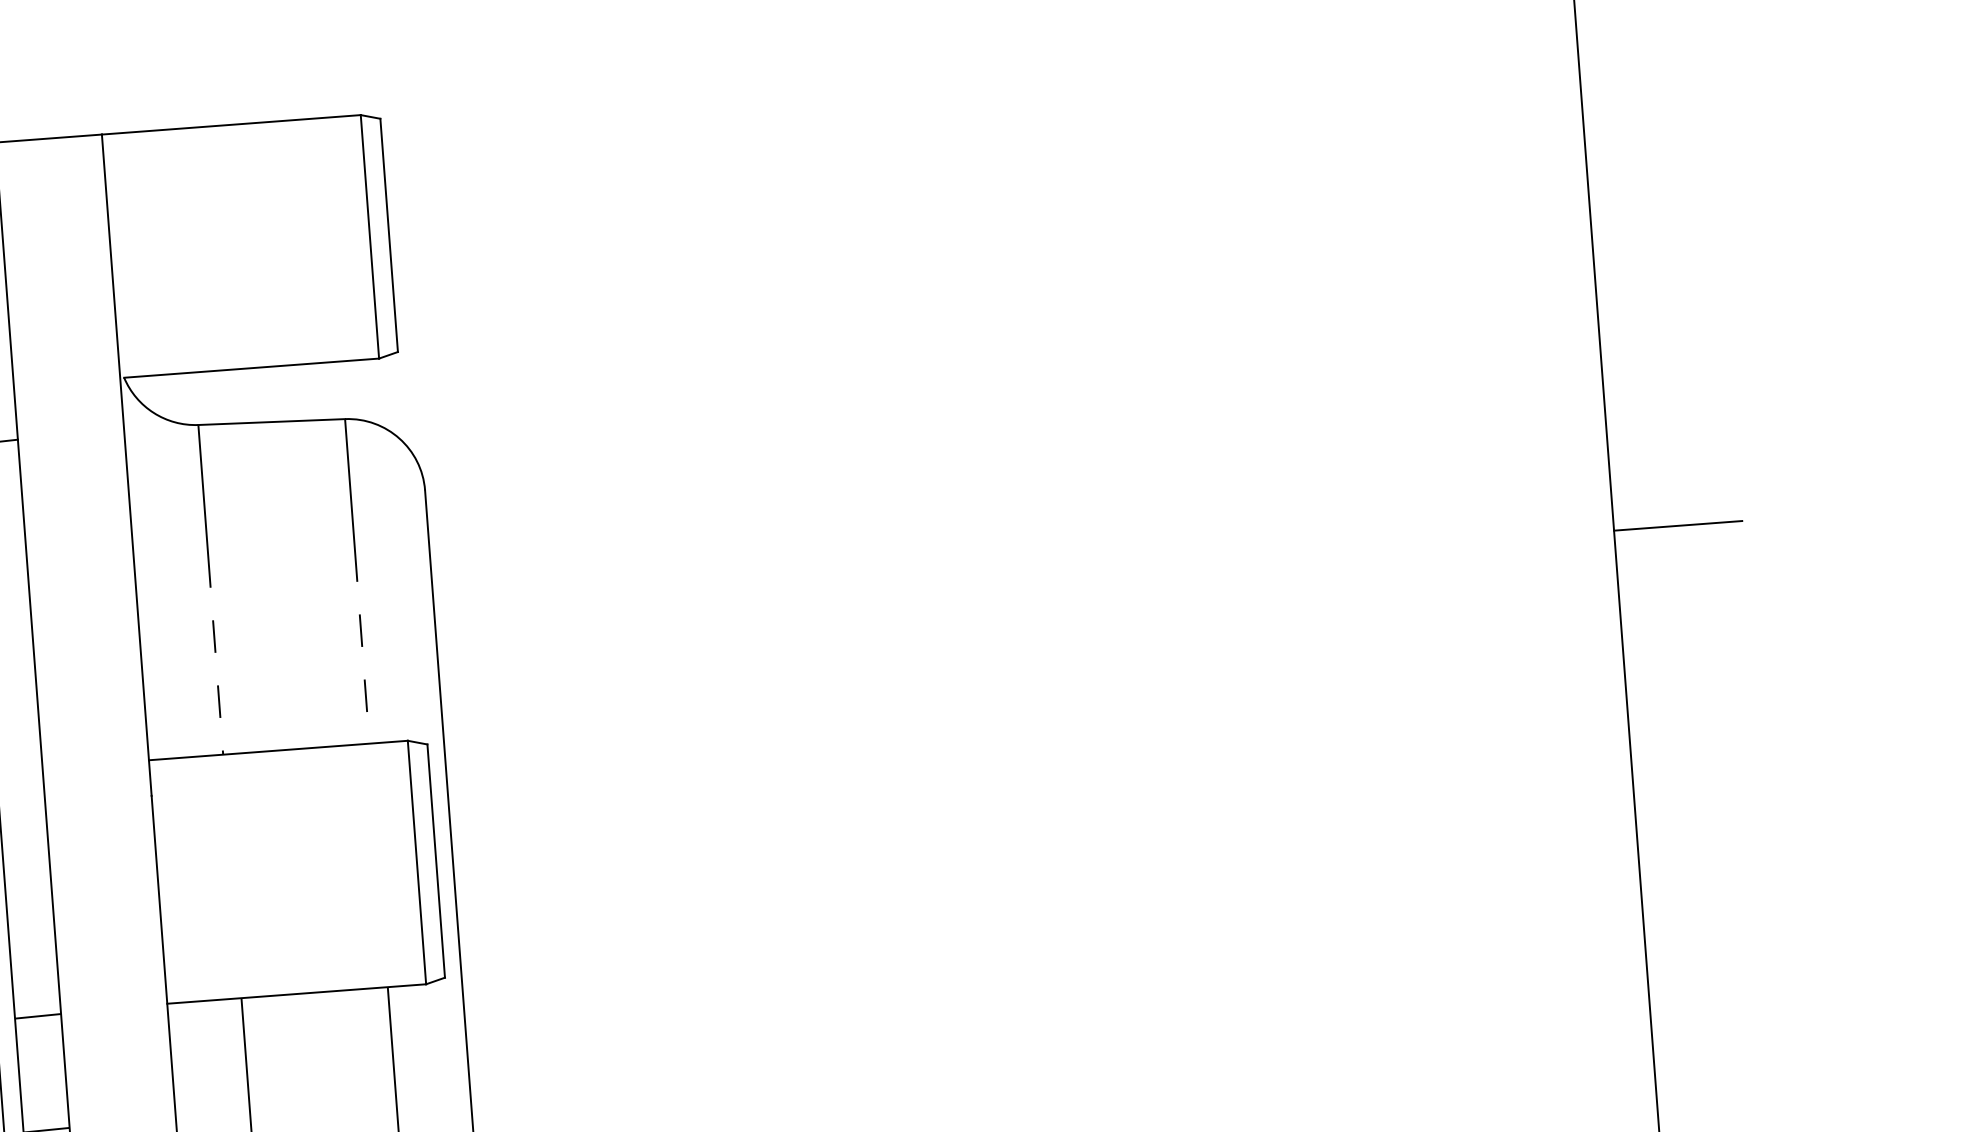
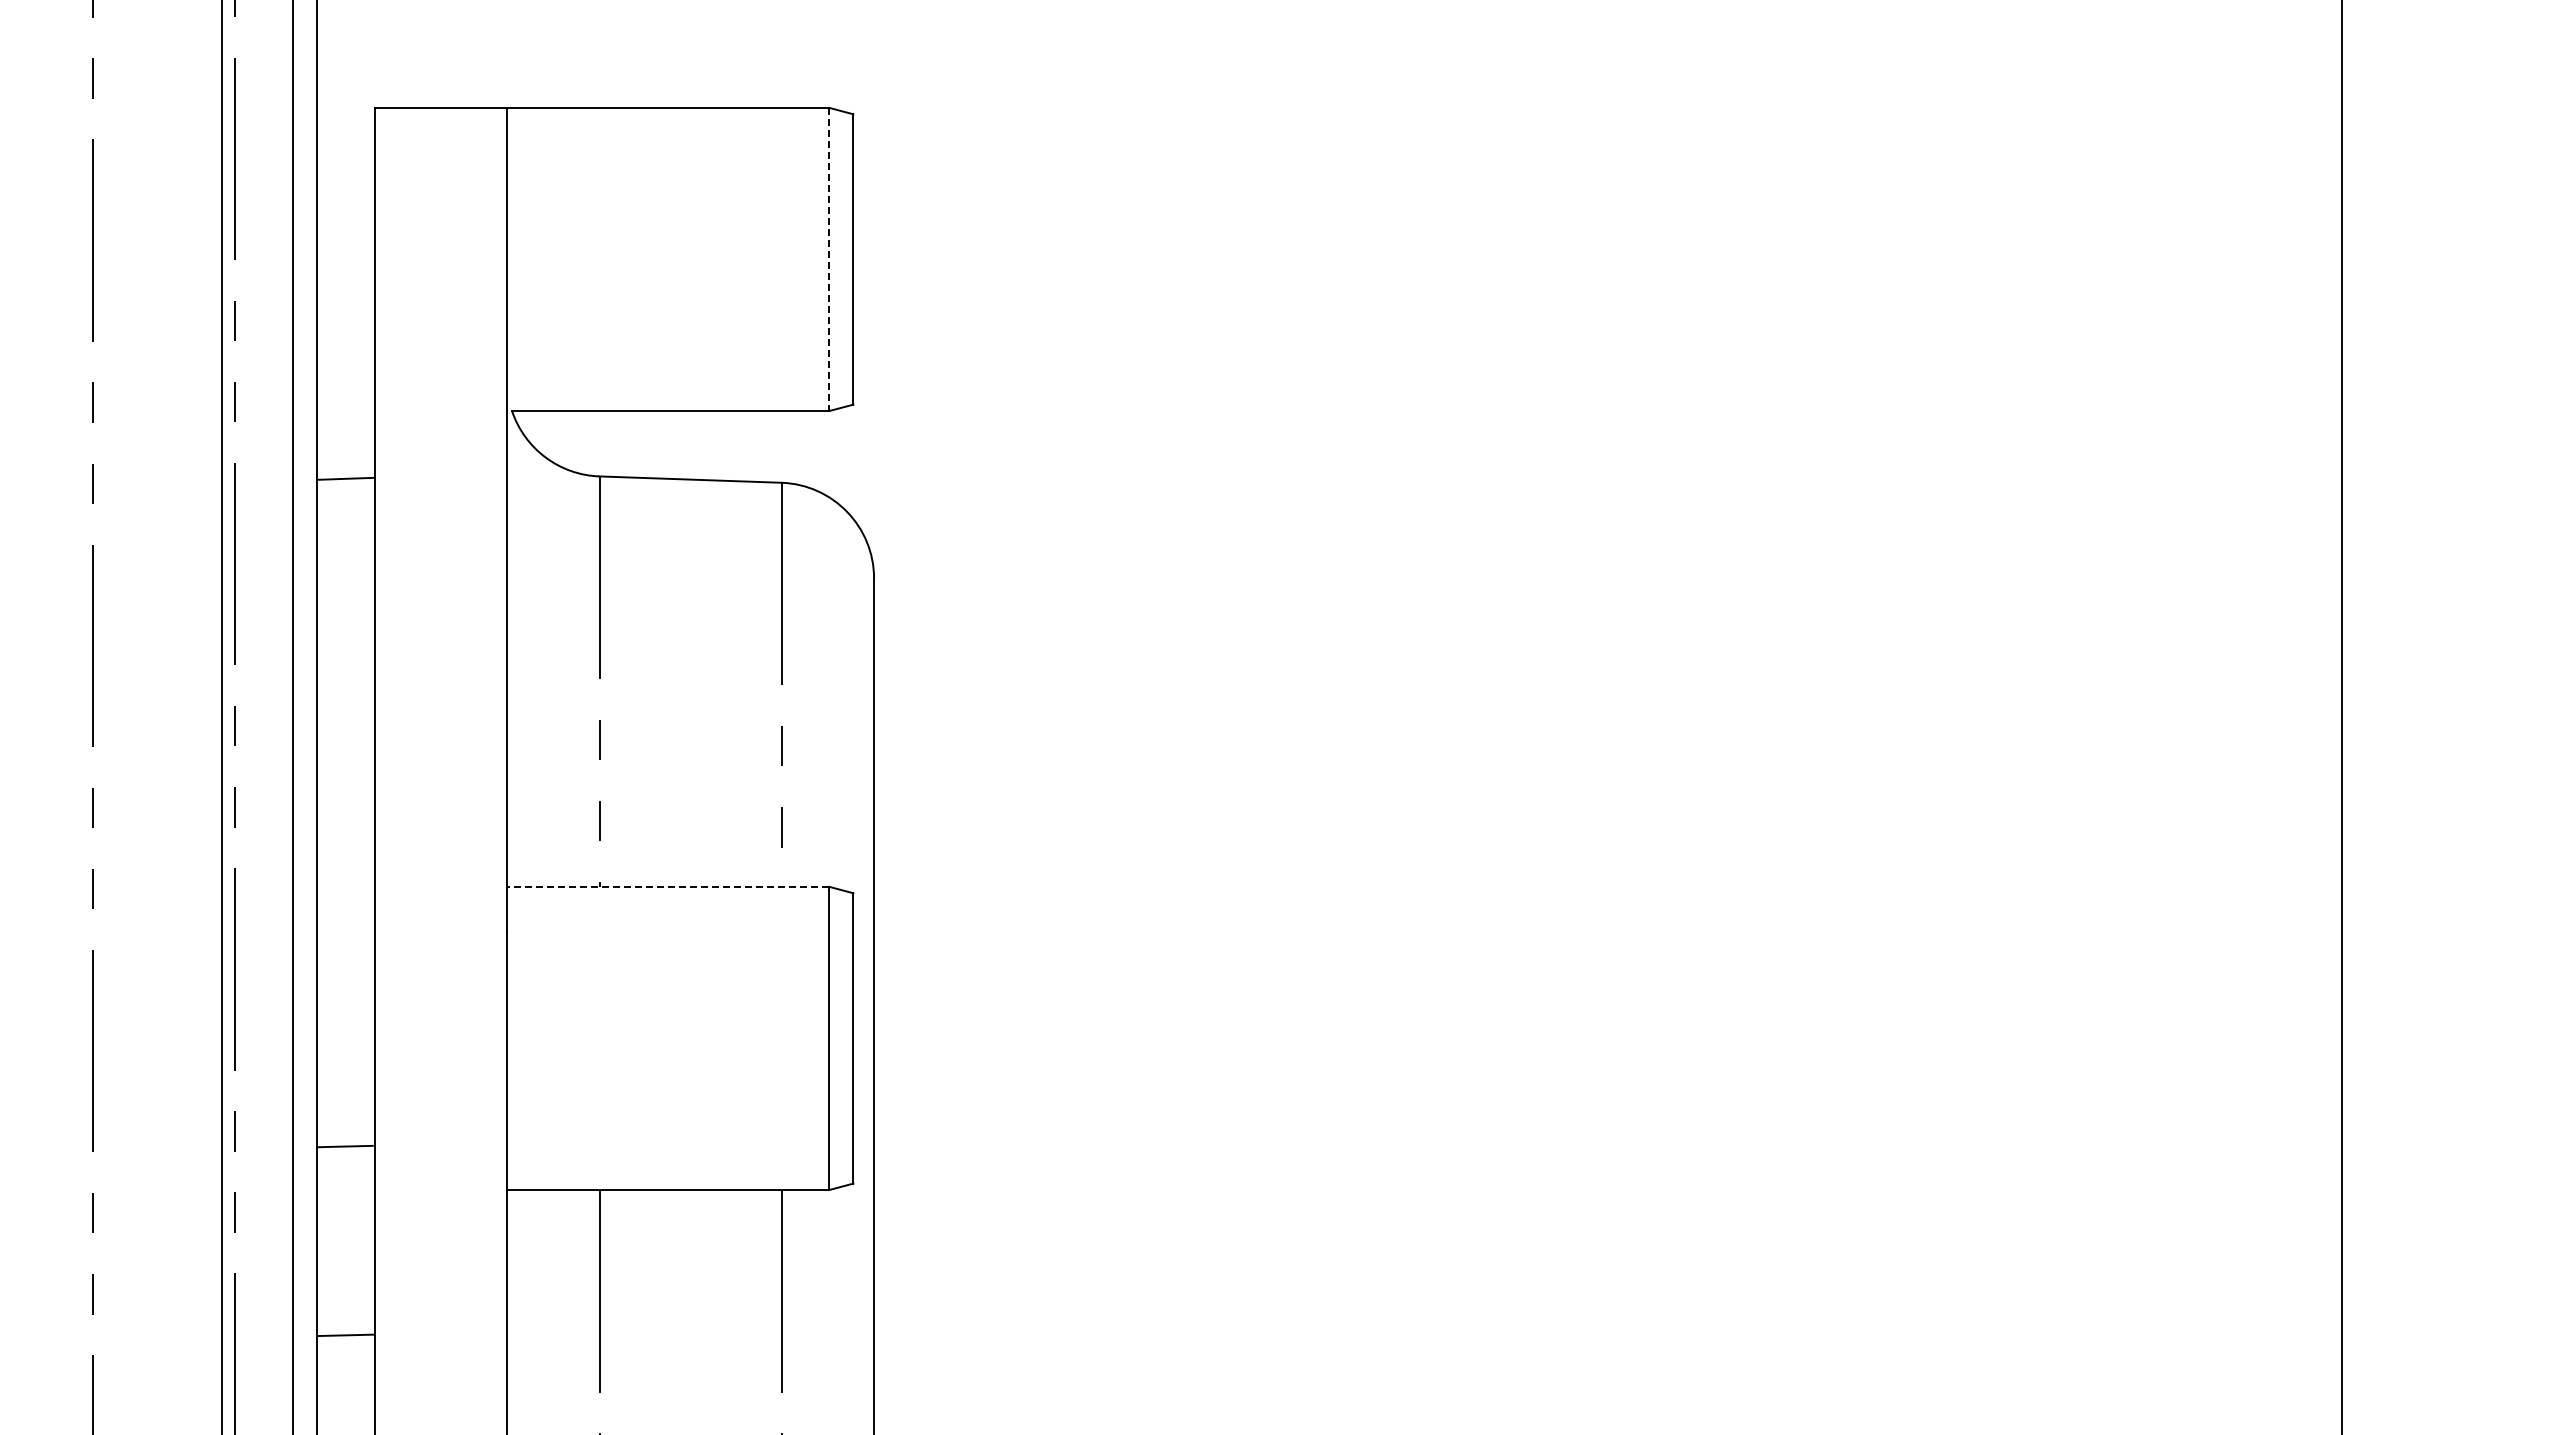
line: (370, 236) -> (829, 259), solid -> dashed
line: (1677, 526) -> (2421, 739), removed
line: (277, 750) -> (667, 886), solid -> dashed
line: (37, 1016) -> (344, 1146), moved

